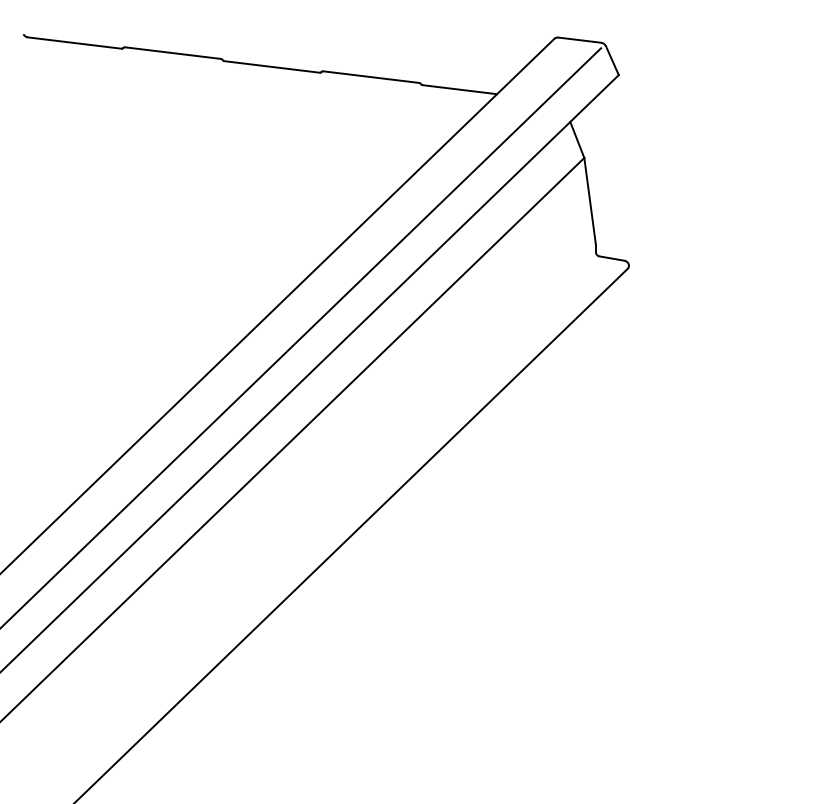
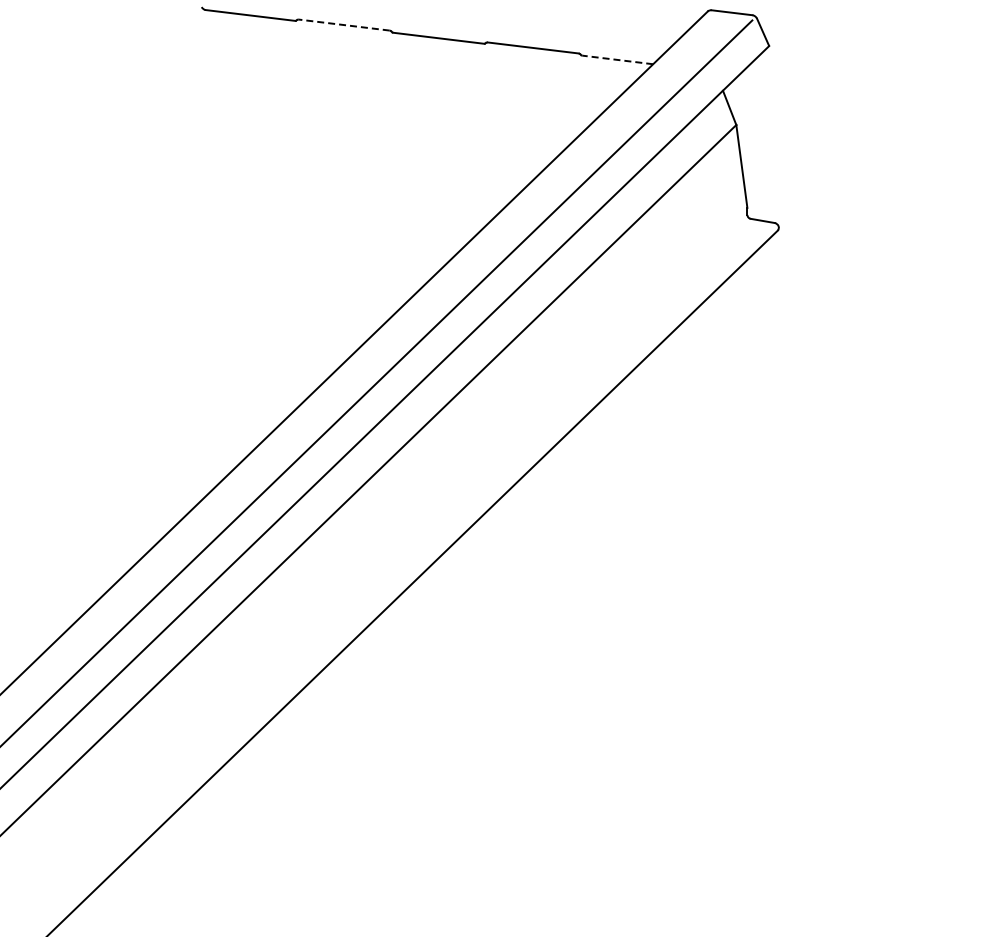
line: (173, 53) -> (344, 25), solid -> dashed
line: (459, 89) -> (617, 59), solid -> dashed

